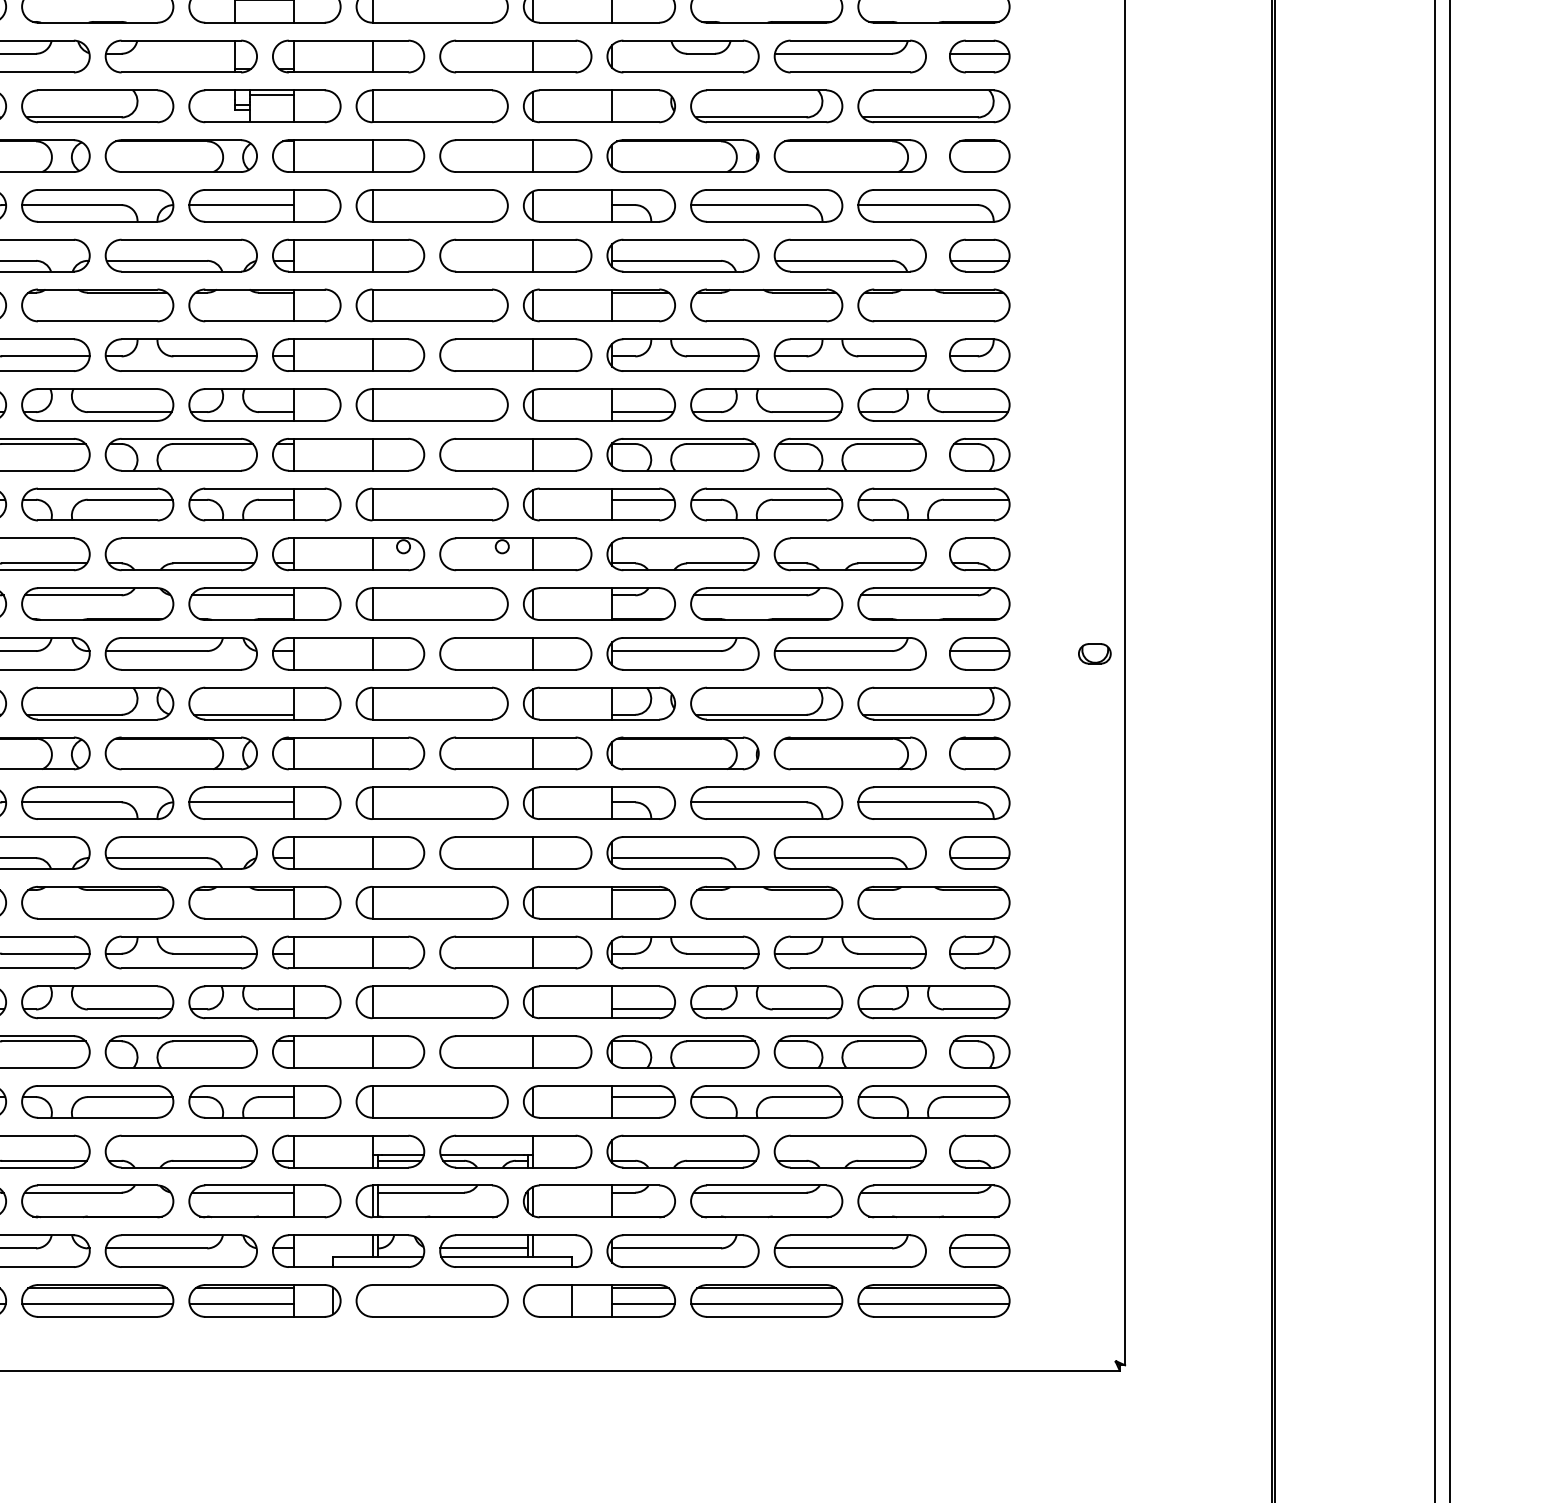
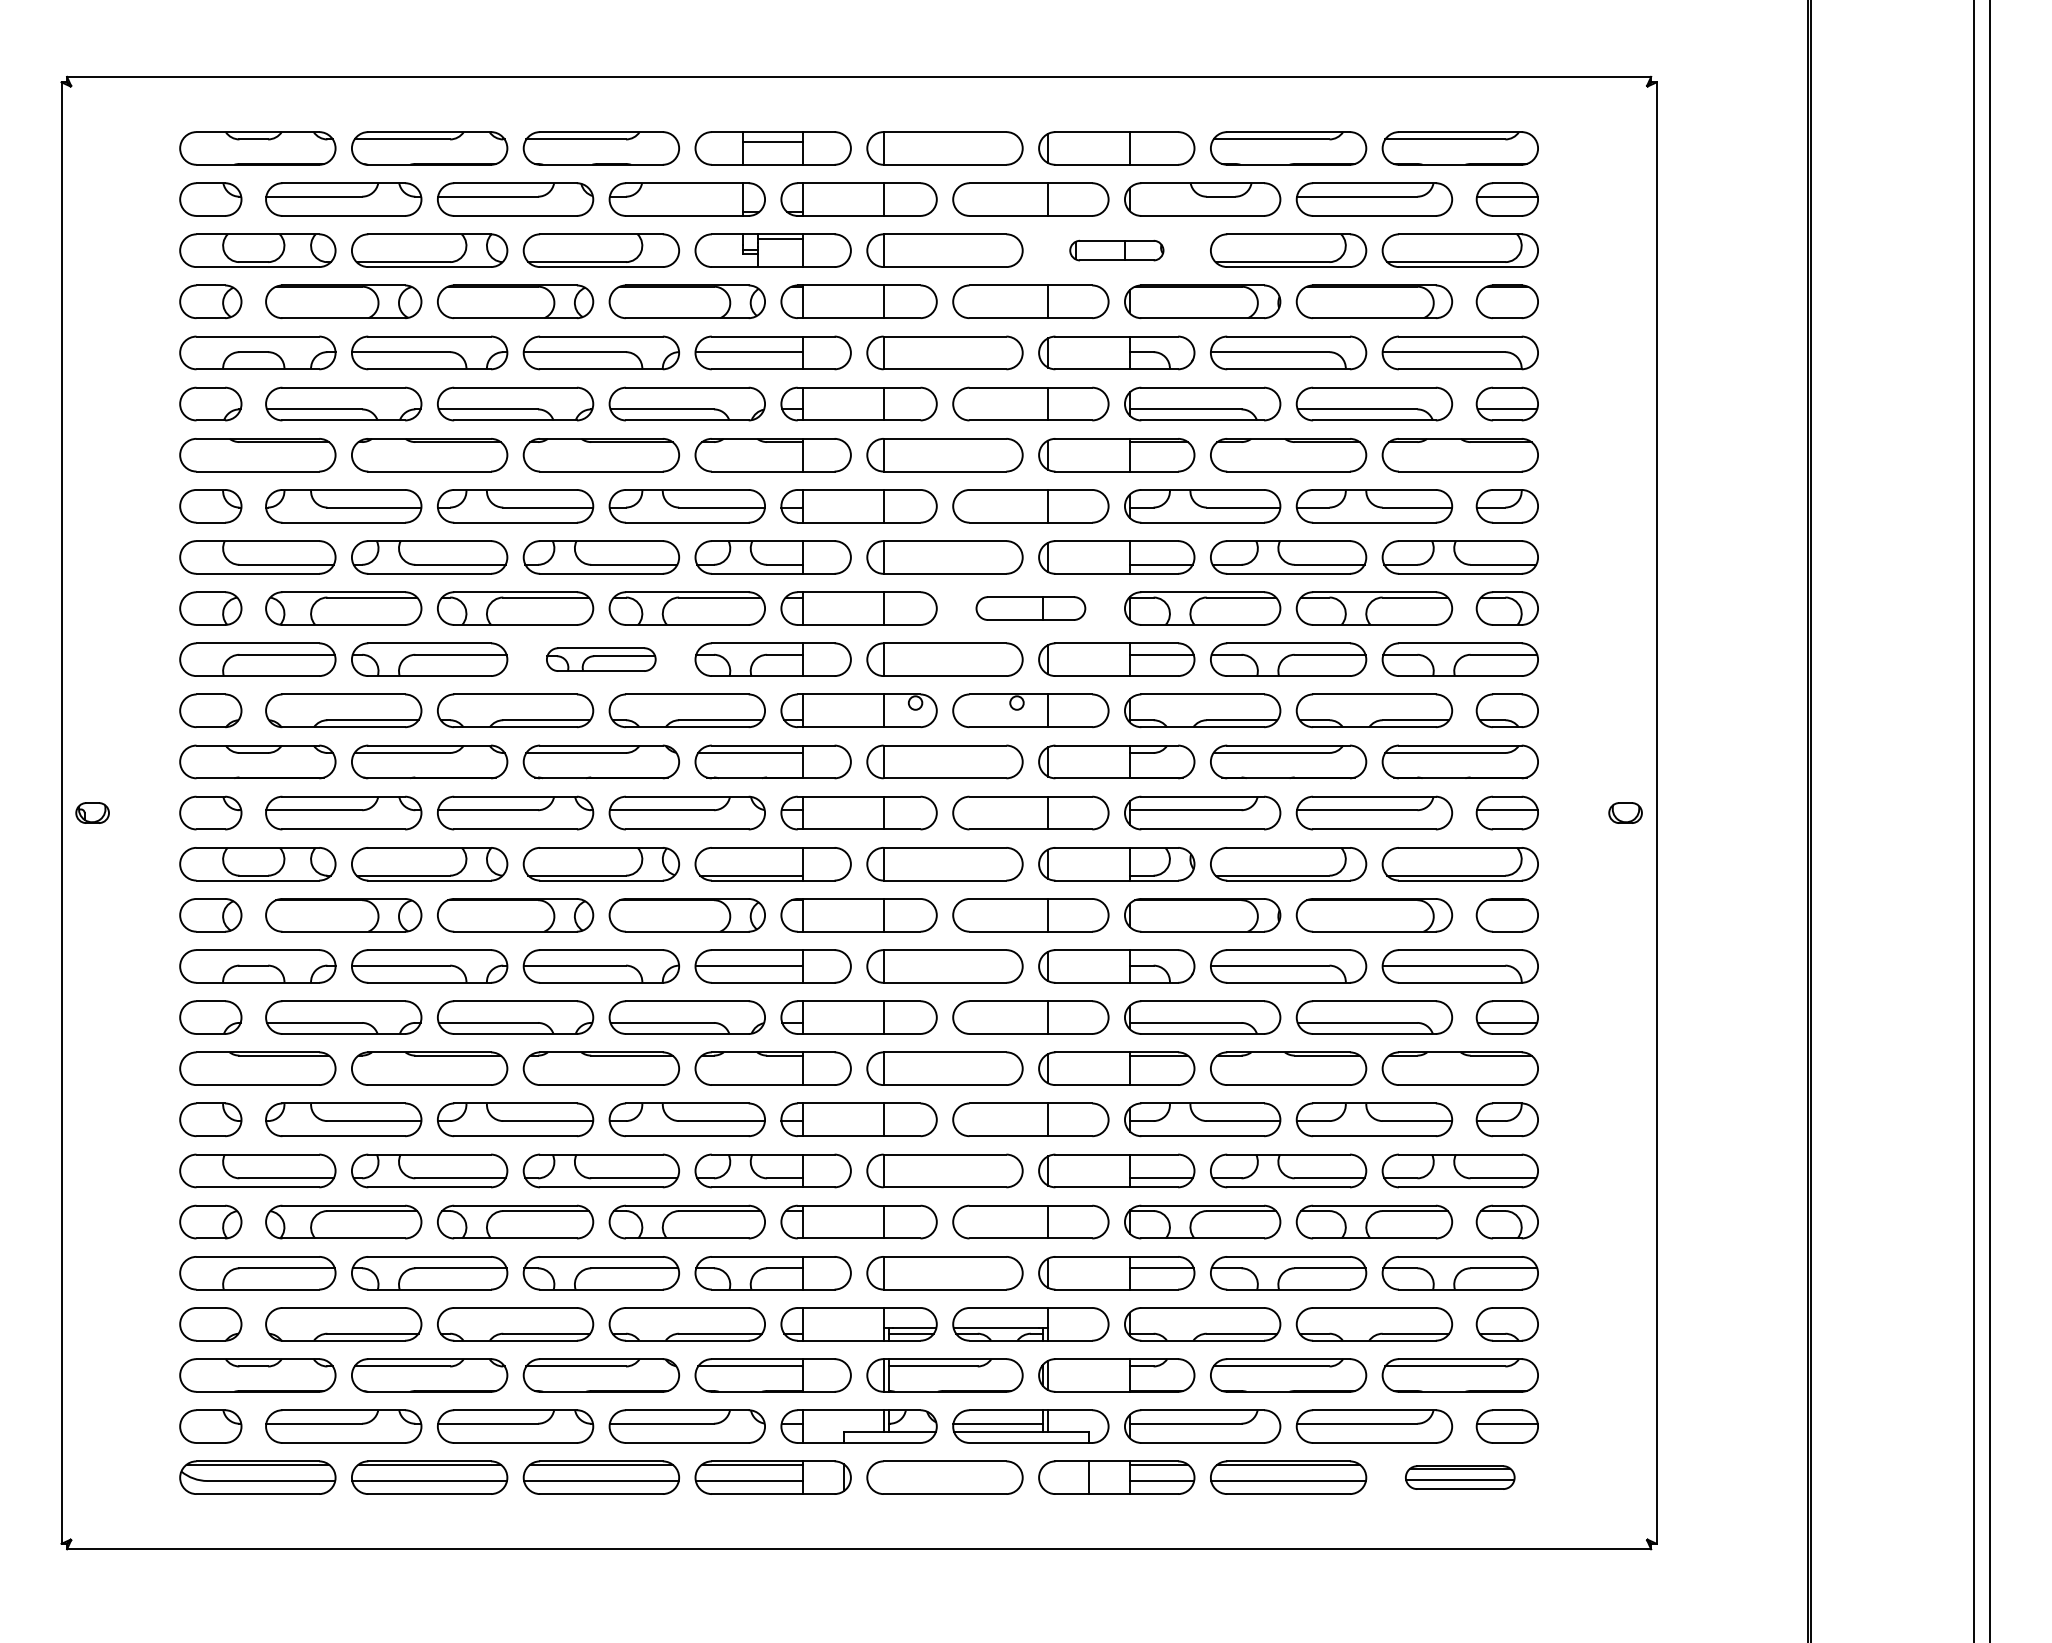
part: (599, 106) -> (1116, 250), size x0.6
part: (515, 454) -> (1030, 608), size x0.7
part: (96, 504) -> (600, 659), size x0.7
part: (933, 1300) -> (1459, 1477), size x0.7

